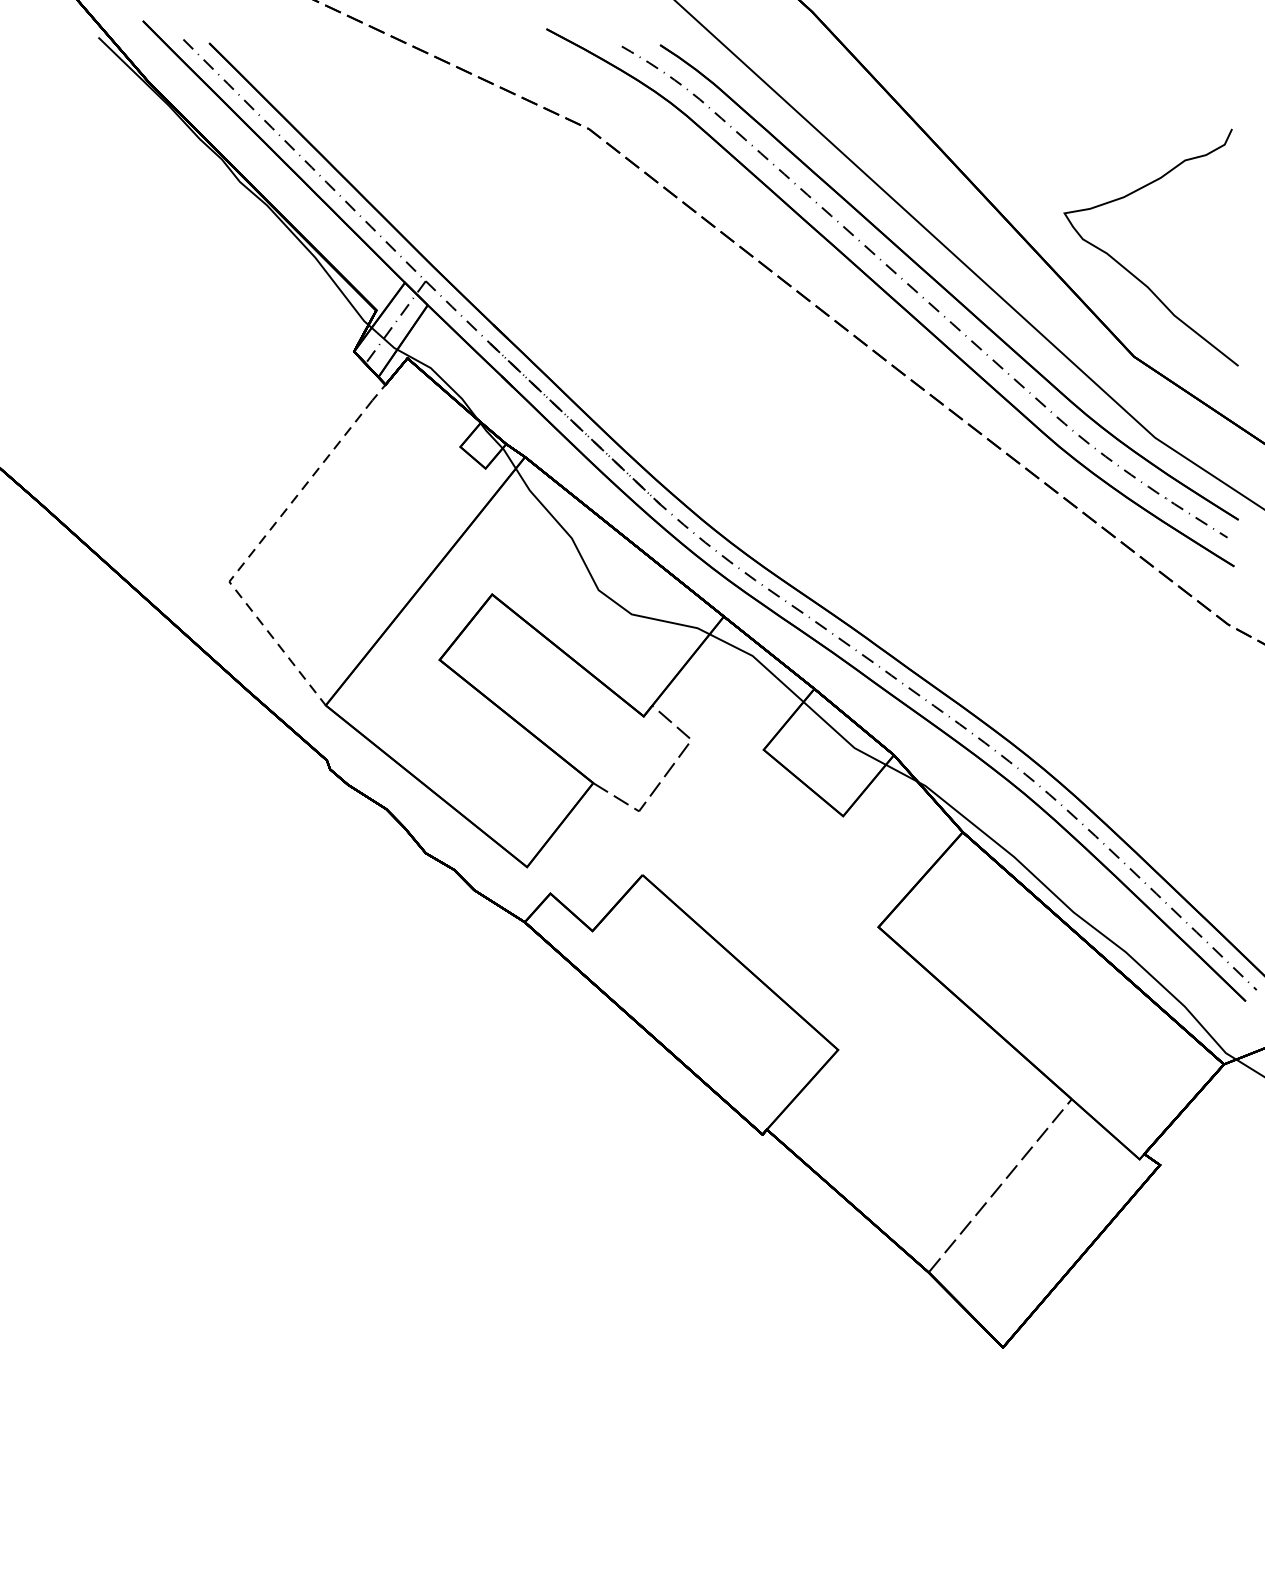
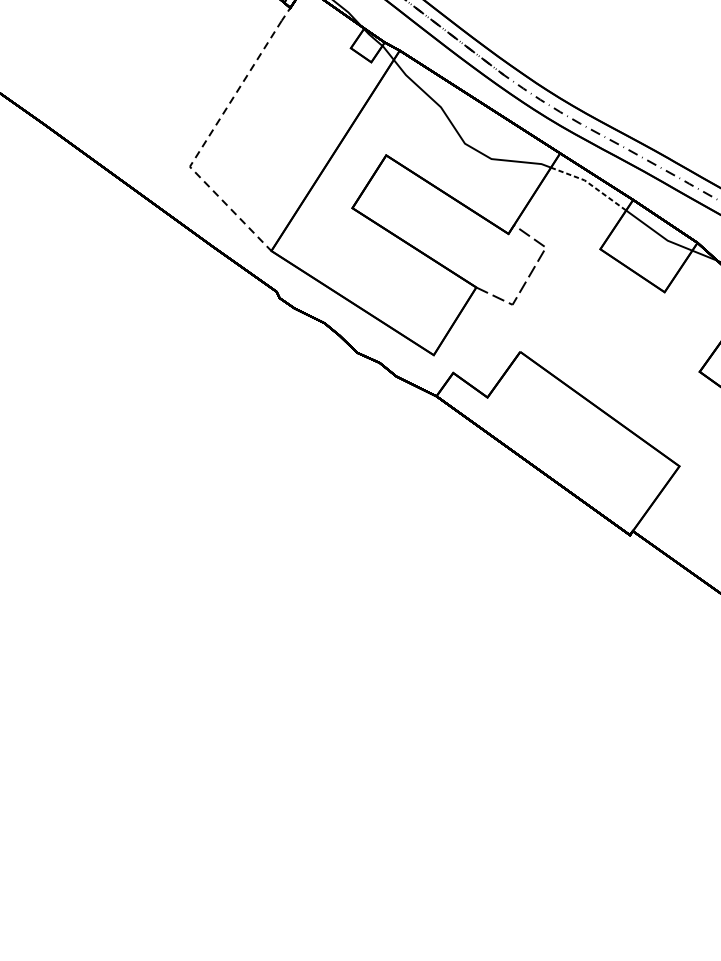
line: (759, 661) -> (590, 183), solid -> dashed

